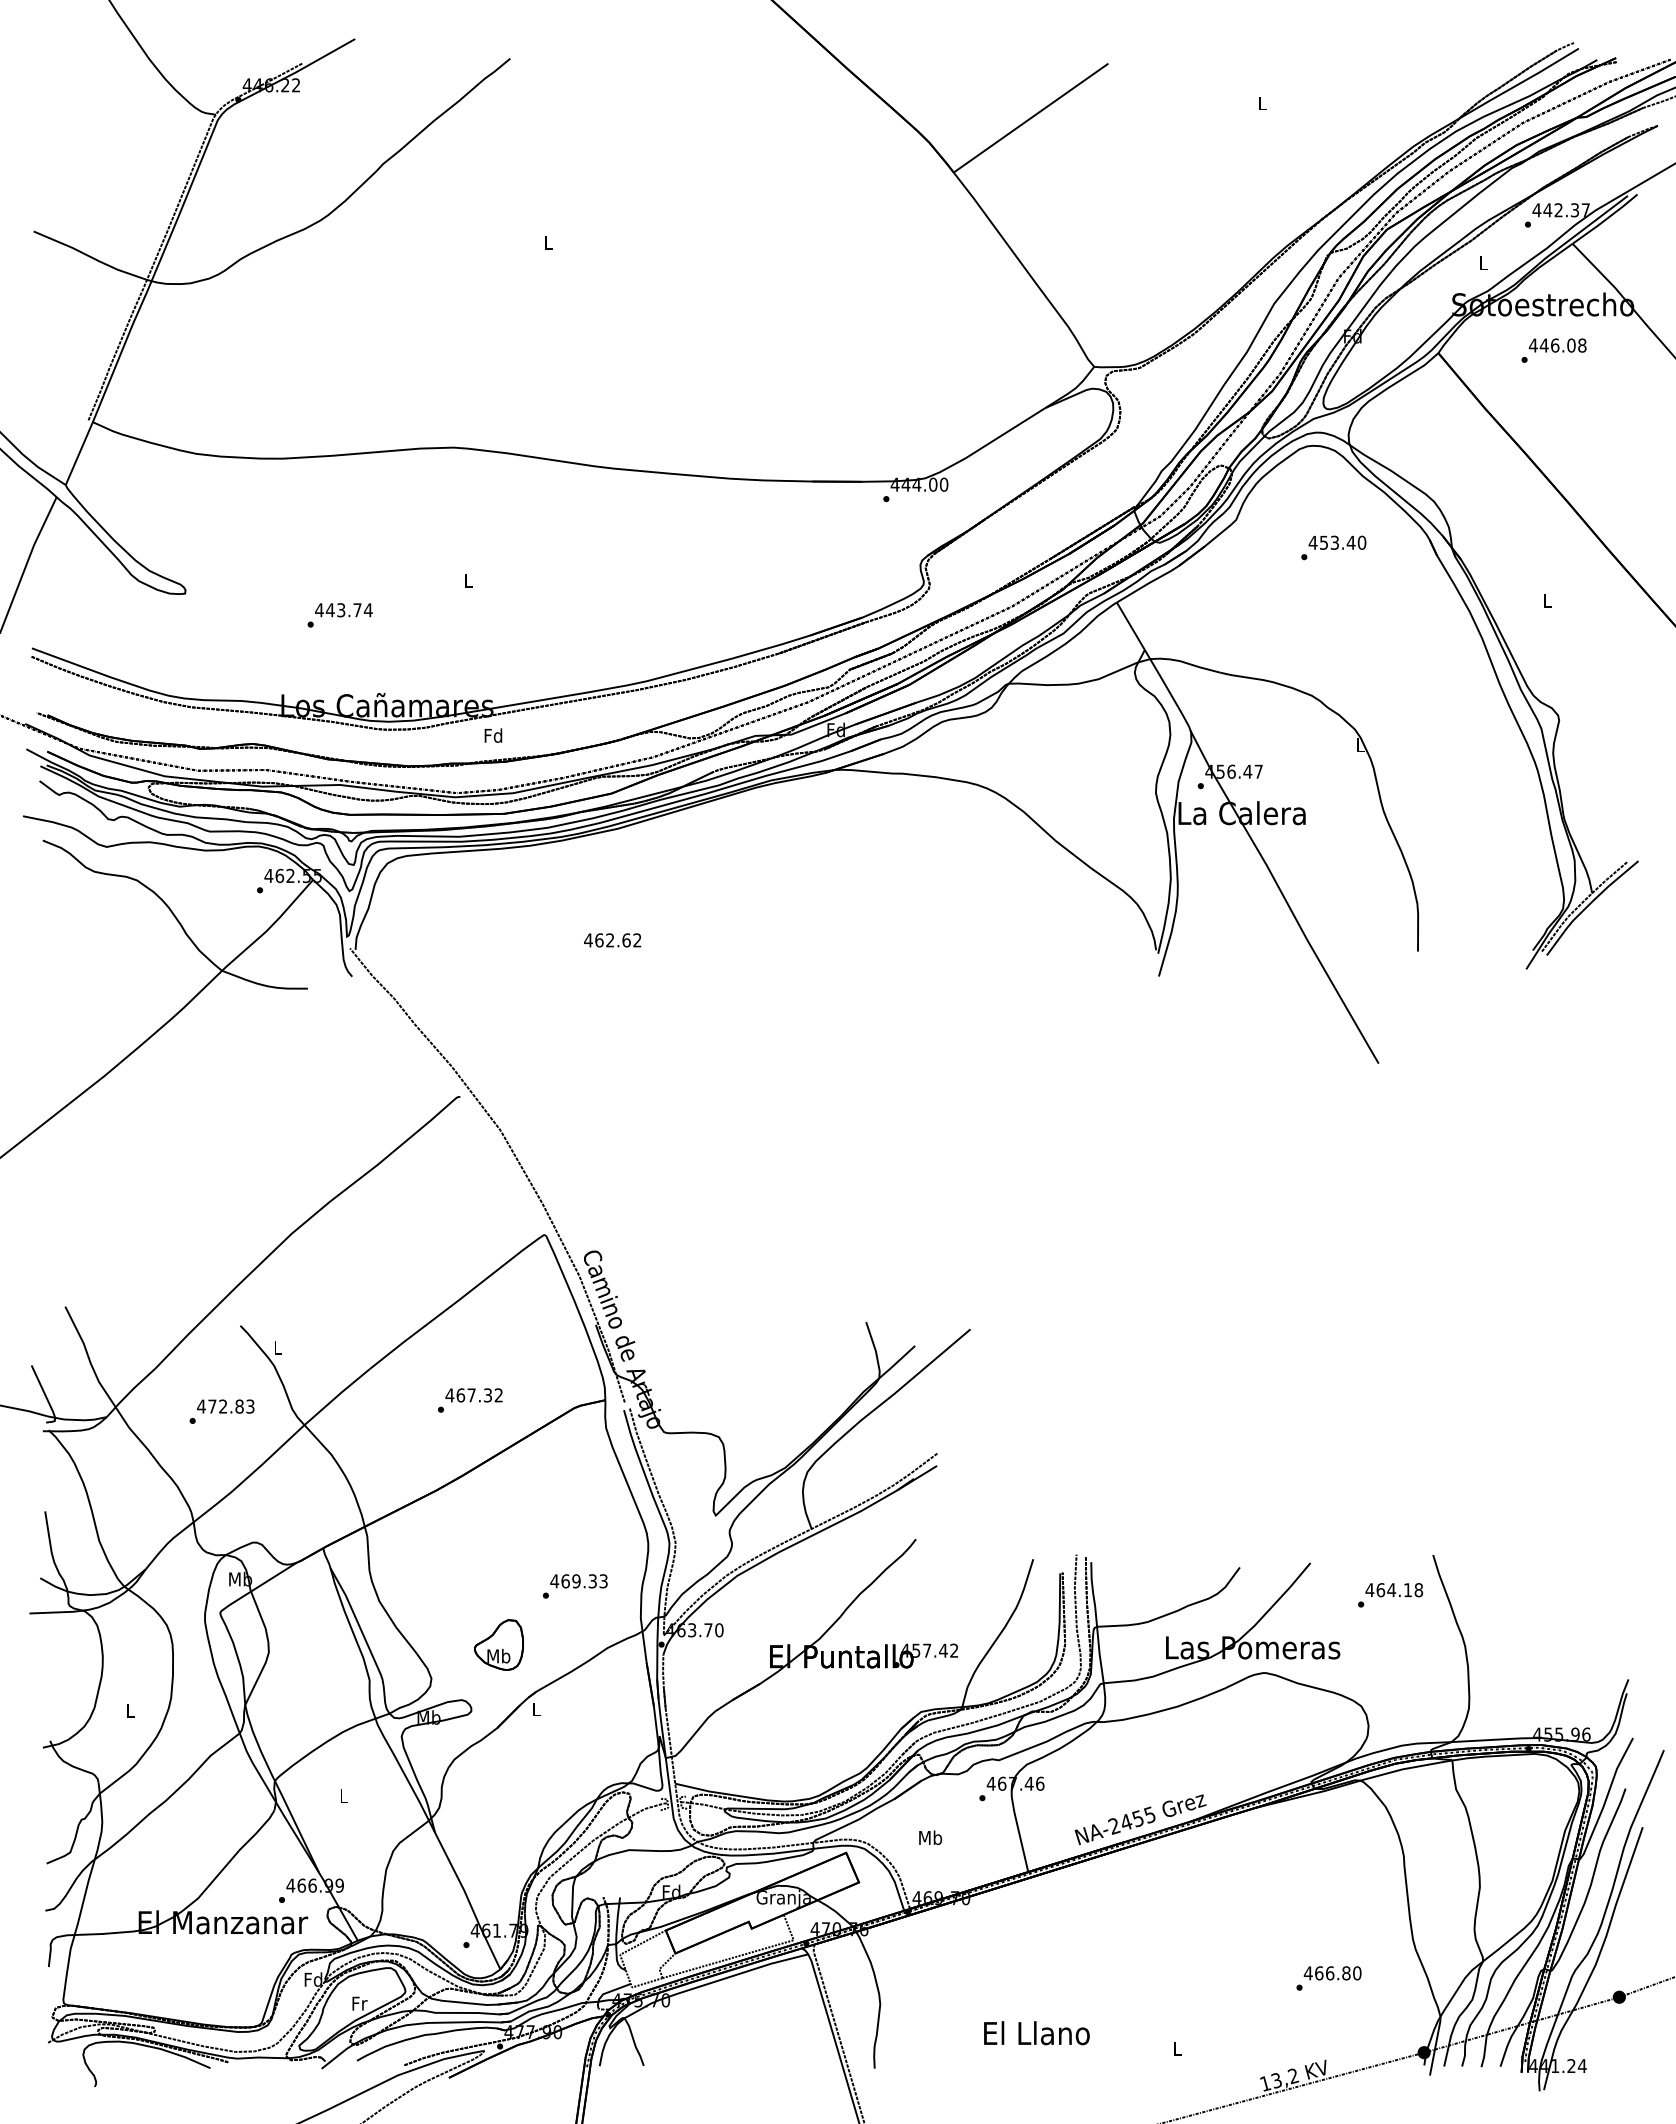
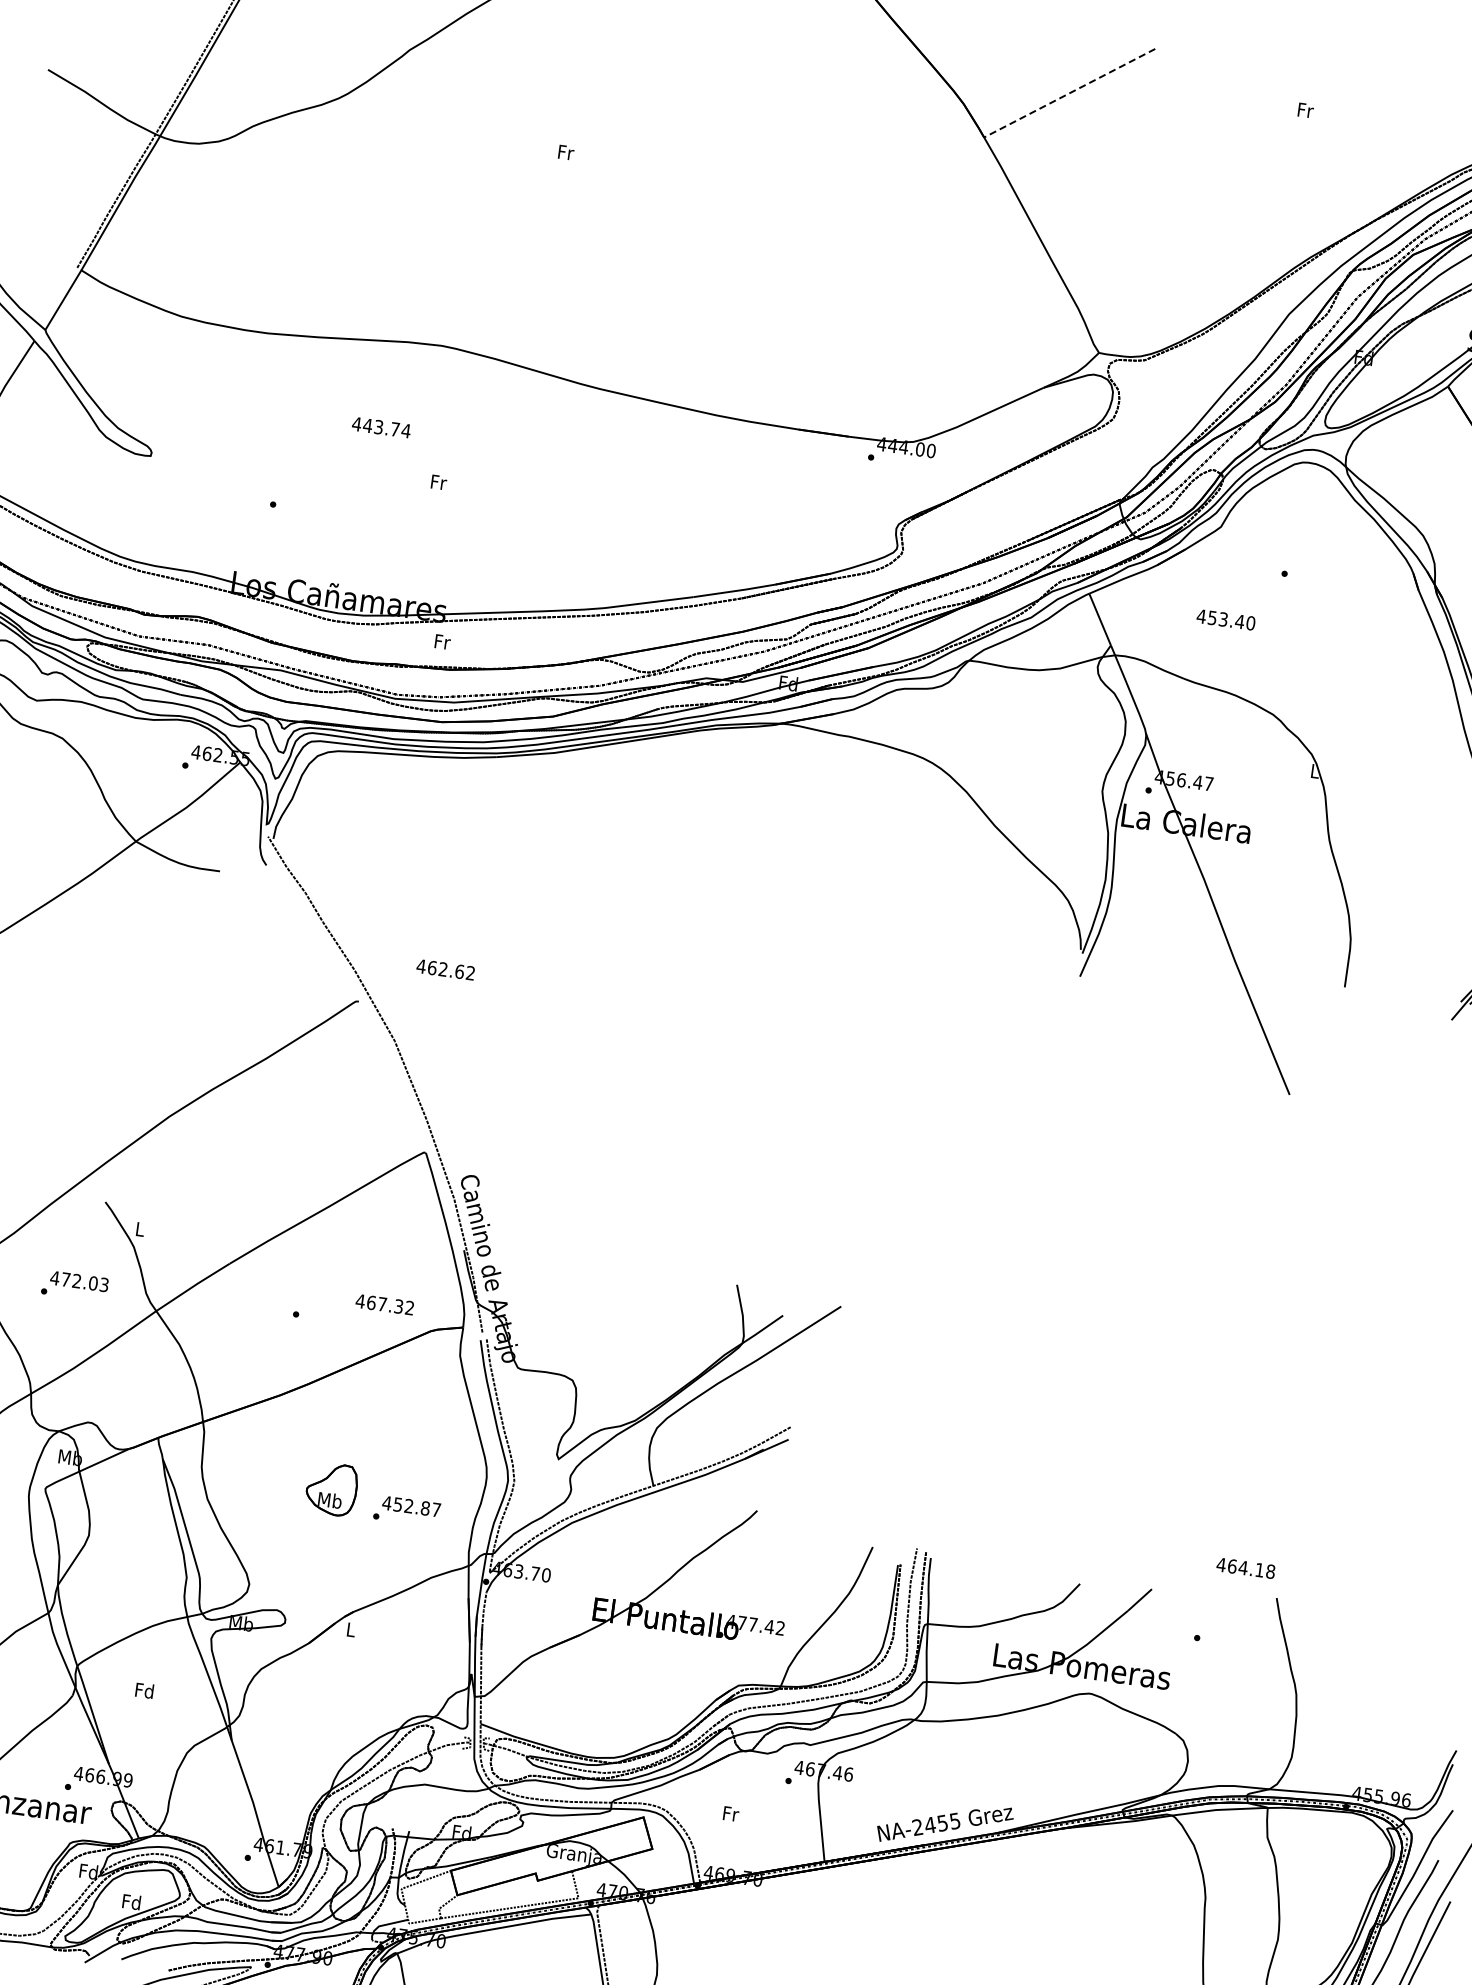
text: (1262, 103) -> (1305, 110), L -> Fr
line: (1031, 118) -> (1070, 93), solid -> dashed
text: (548, 242) -> (565, 152), L -> Fr
text: (1337, 542) -> (1226, 619), moved
text: (468, 580) -> (438, 481), L -> Fr
text: (343, 610) -> (381, 427), moved
text: (493, 735) -> (442, 641), Fd -> Fr
text: (612, 940) -> (445, 969), moved
text: (473, 1395) -> (384, 1304), moved
text: (239, 1406) -> (93, 1283), 472.83 -> 472.03
text: (584, 1581) -> (417, 1507), 469.33 -> 452.87
text: (1394, 1590) -> (1246, 1568), moved
part: (498, 1644) -> (331, 1488), moved
text: (916, 1650) -> (742, 1622), 457.42 -> 477.42
text: (343, 1795) -> (144, 1690), L -> Fd
text: (930, 1837) -> (730, 1813), Mb -> Fr
text: (358, 2003) -> (130, 1901), Fr -> Fd

